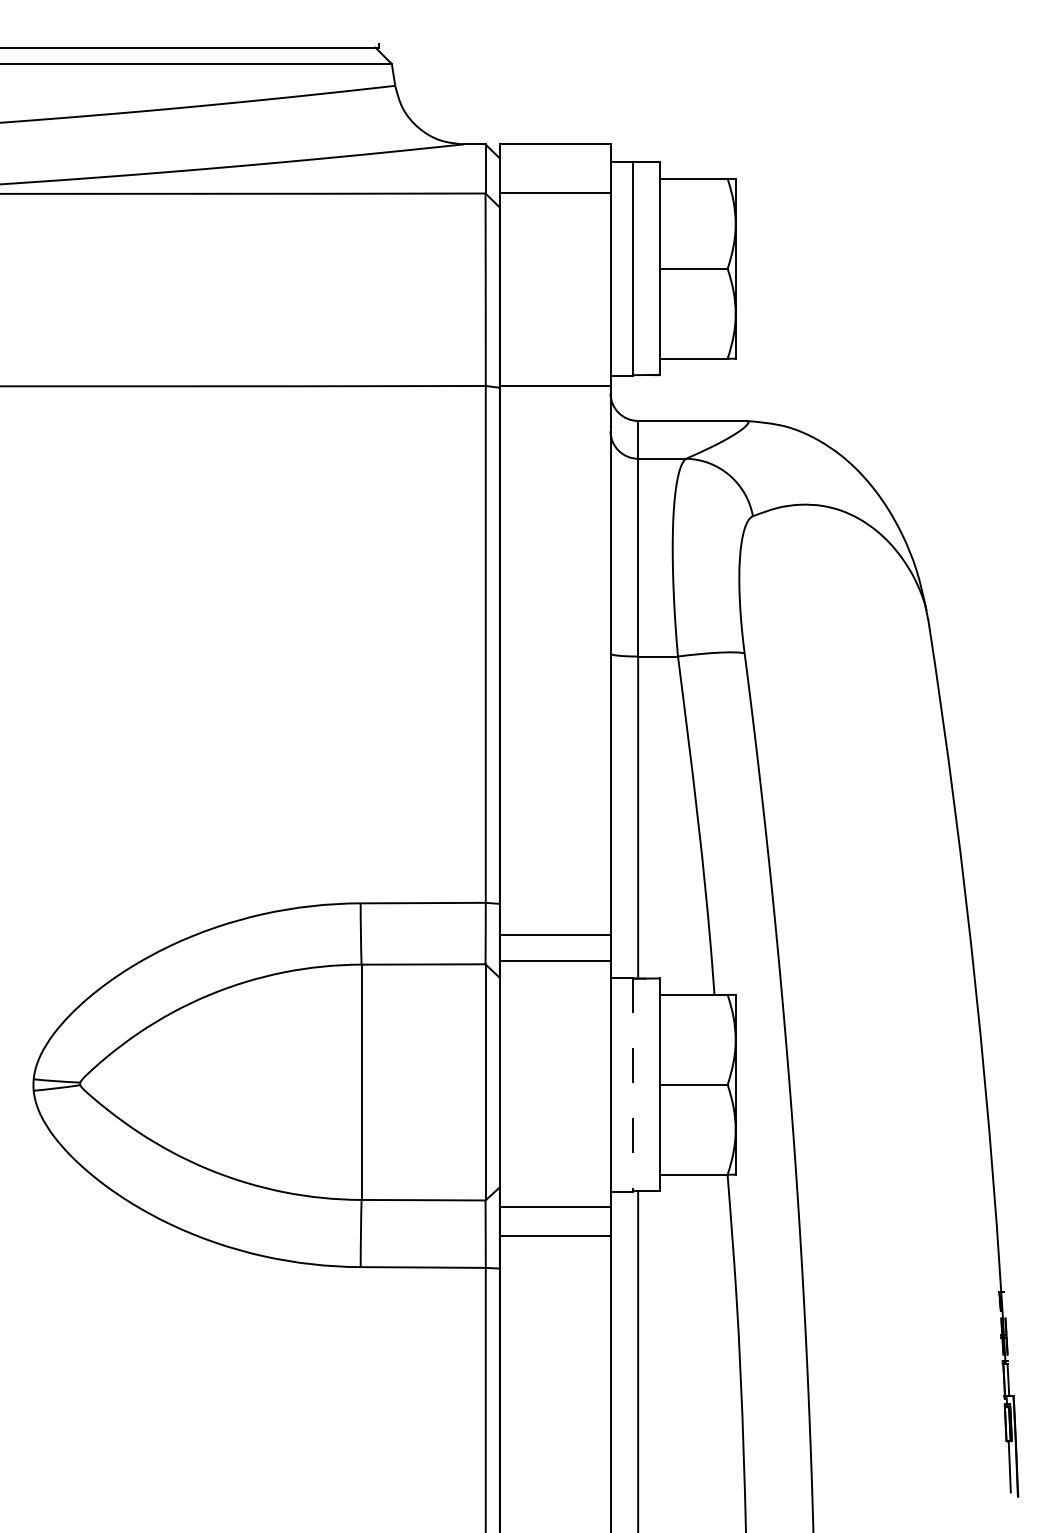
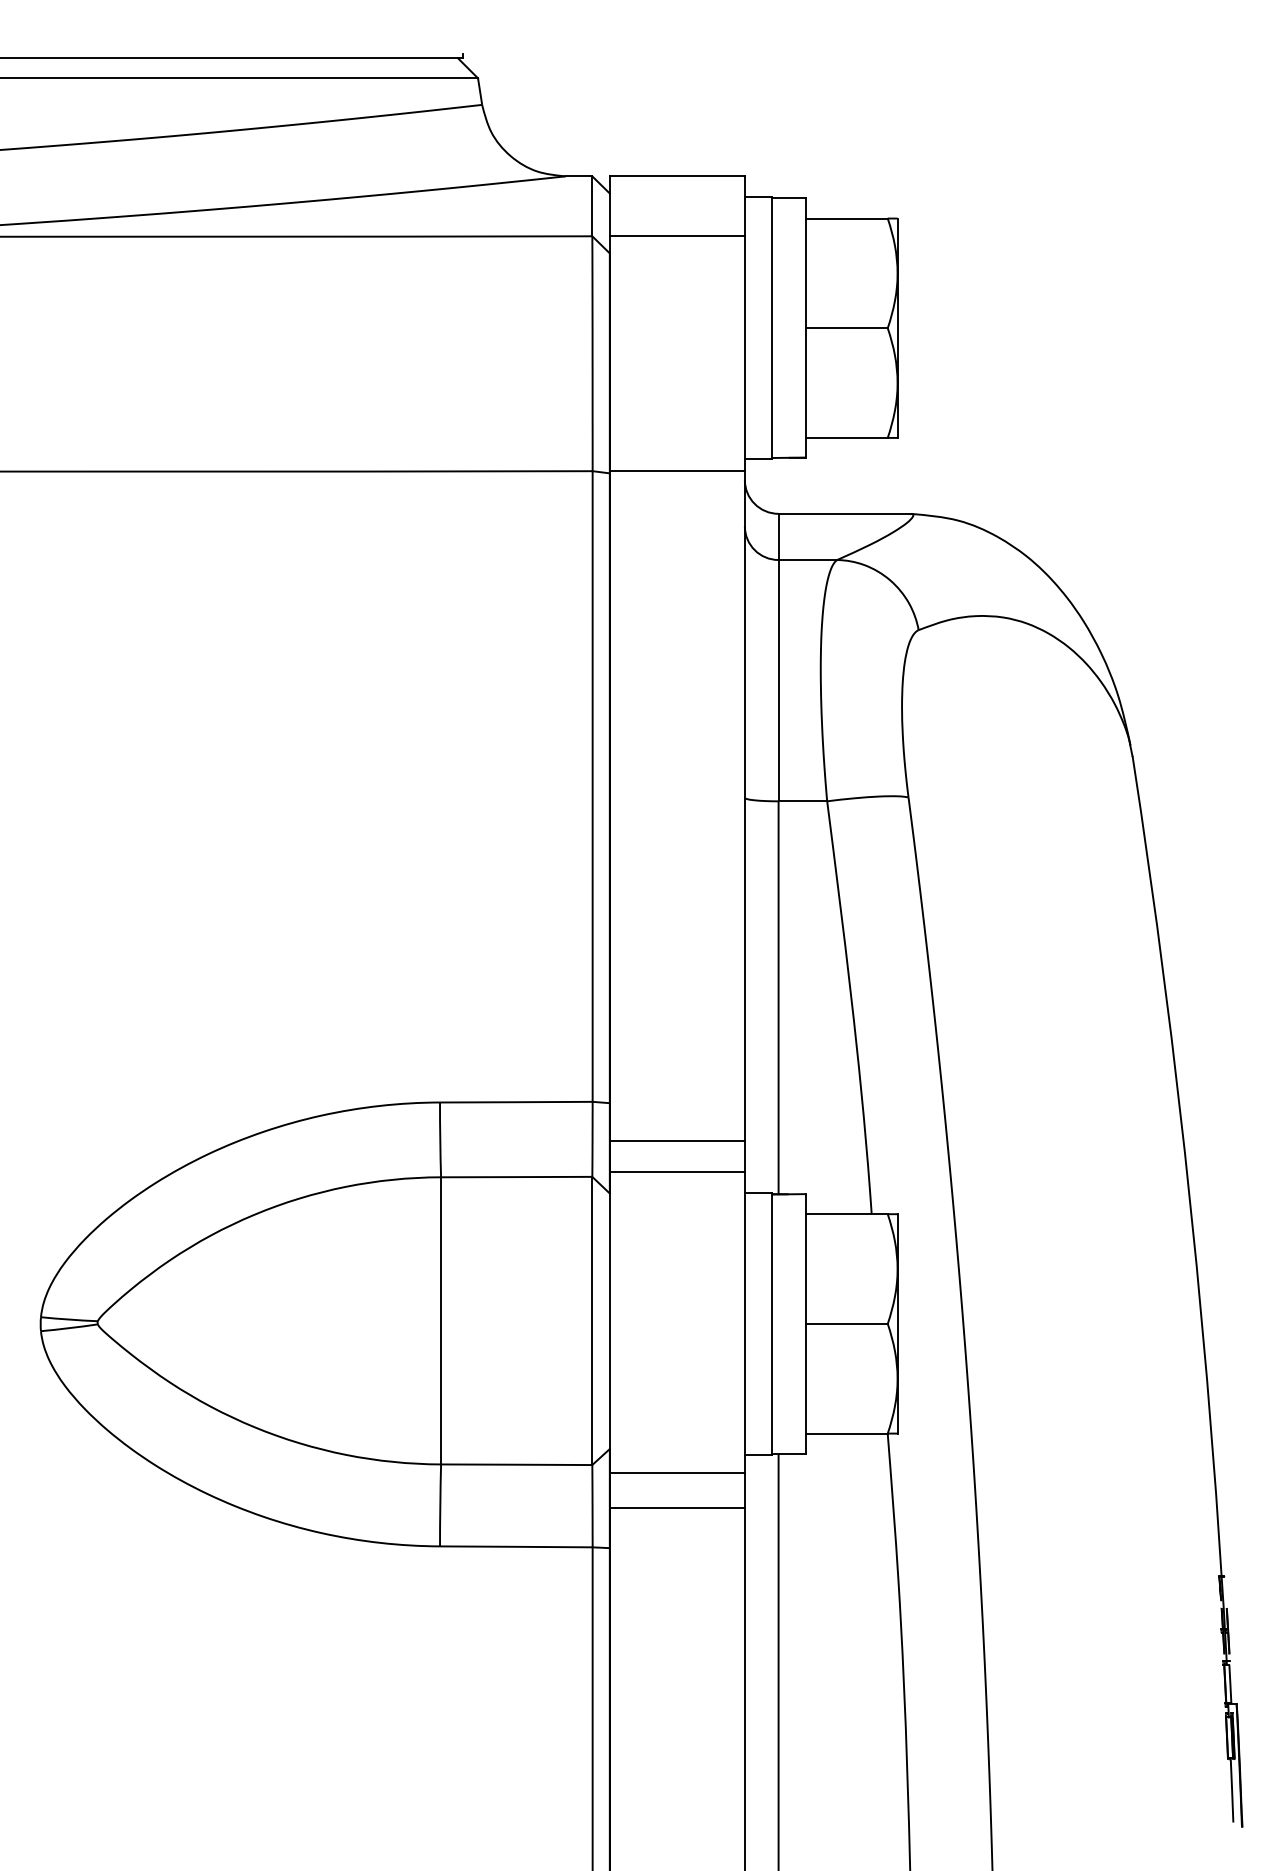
line: (632, 1084) -> (771, 1323), dashed -> solid

